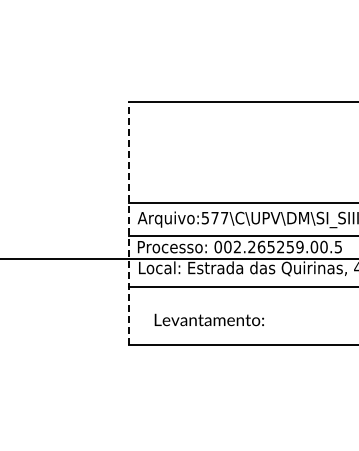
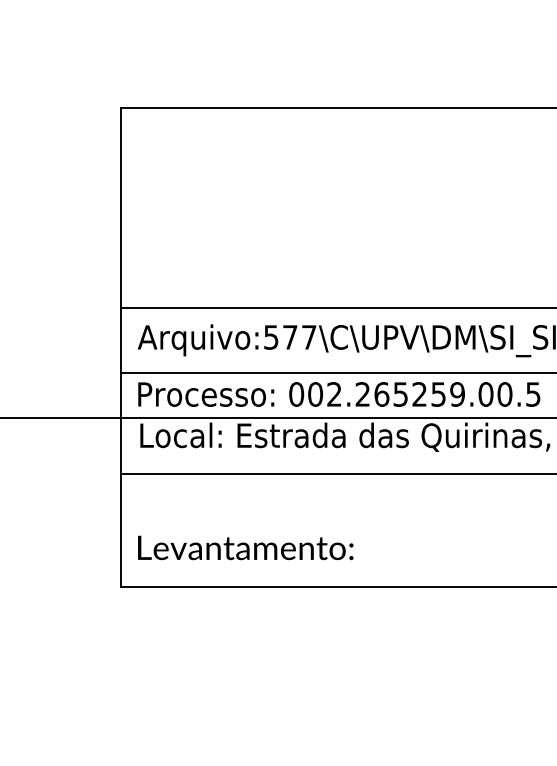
line: (129, 223) -> (121, 347), dashed -> solid
text: (208, 319) -> (243, 546), moved

